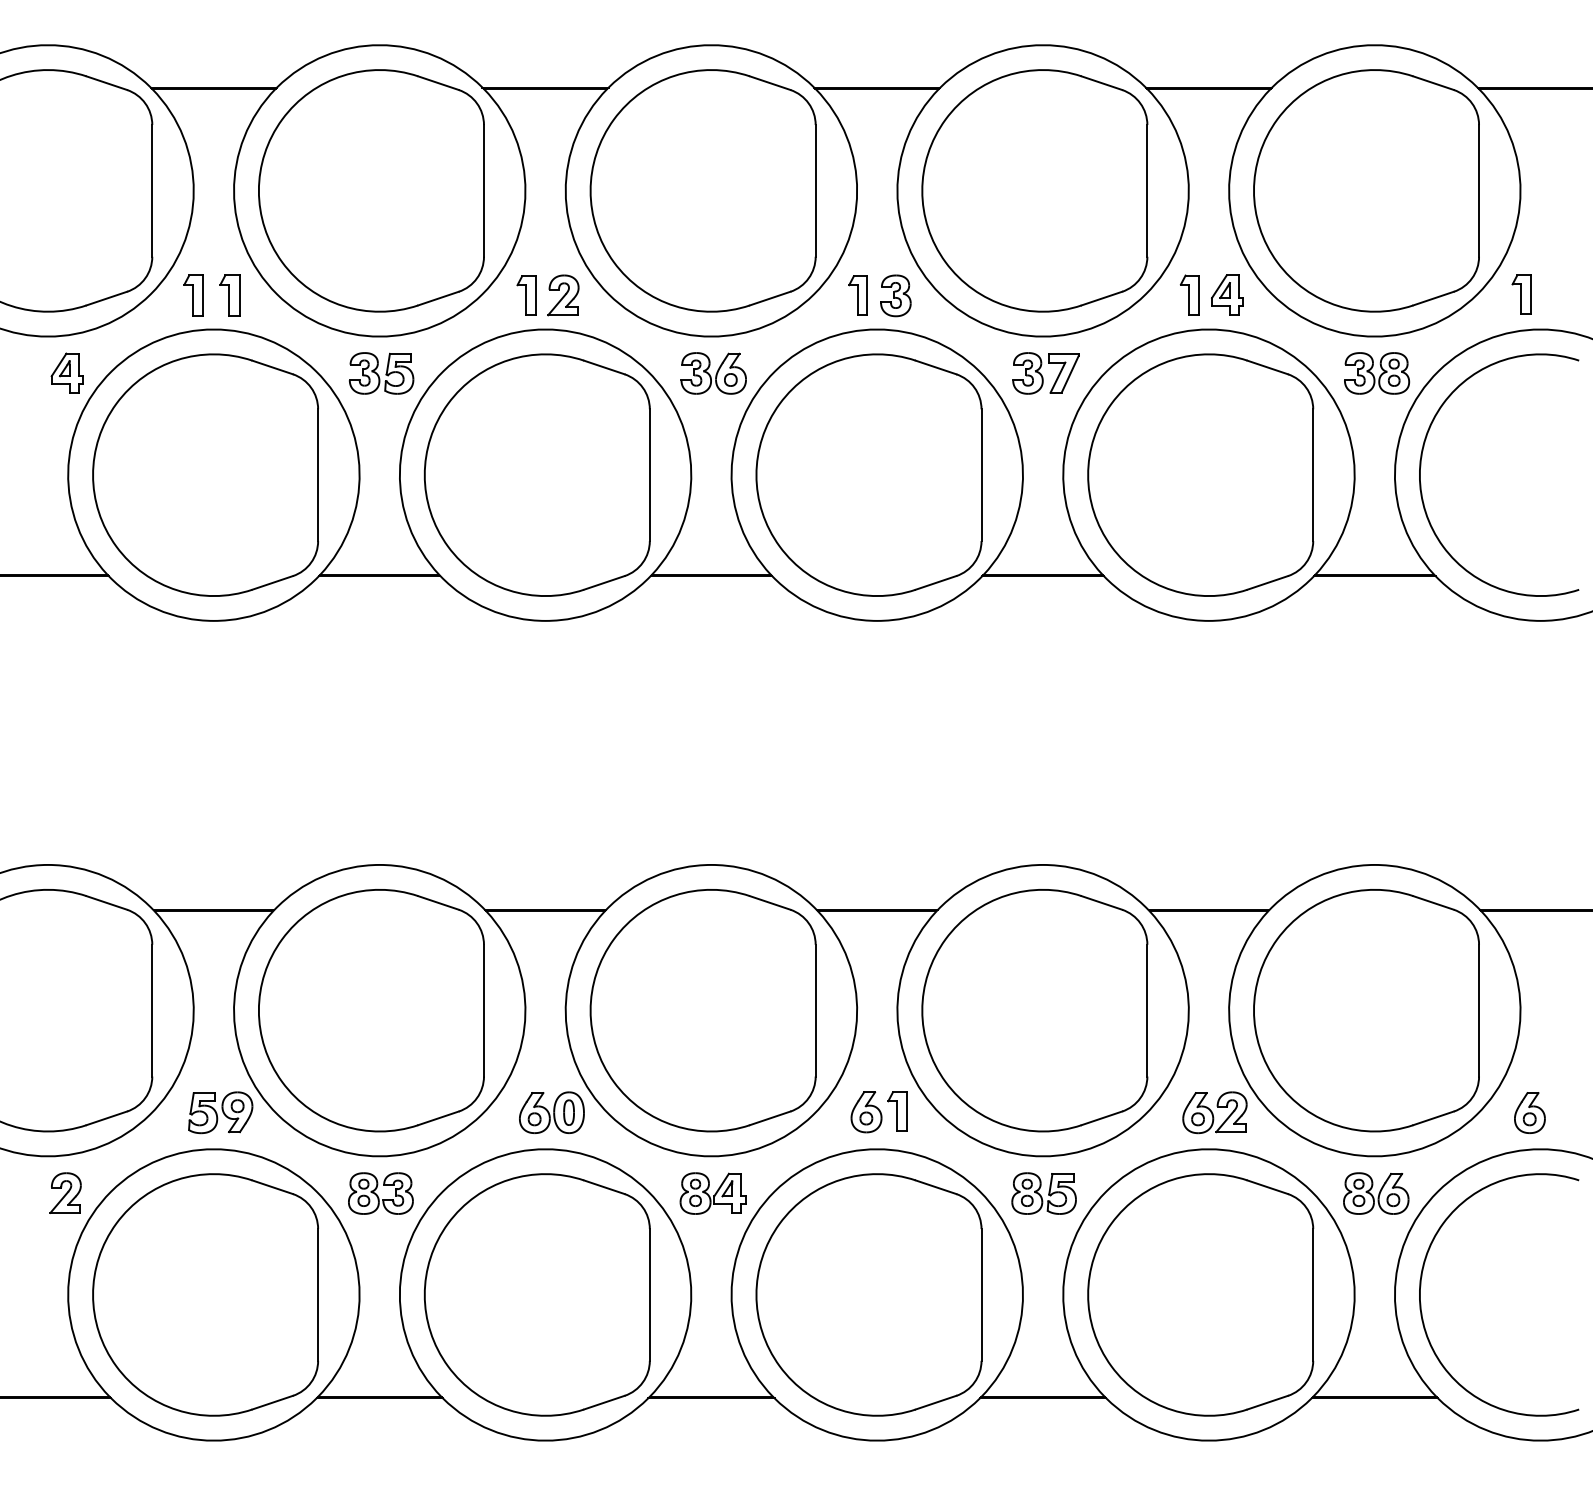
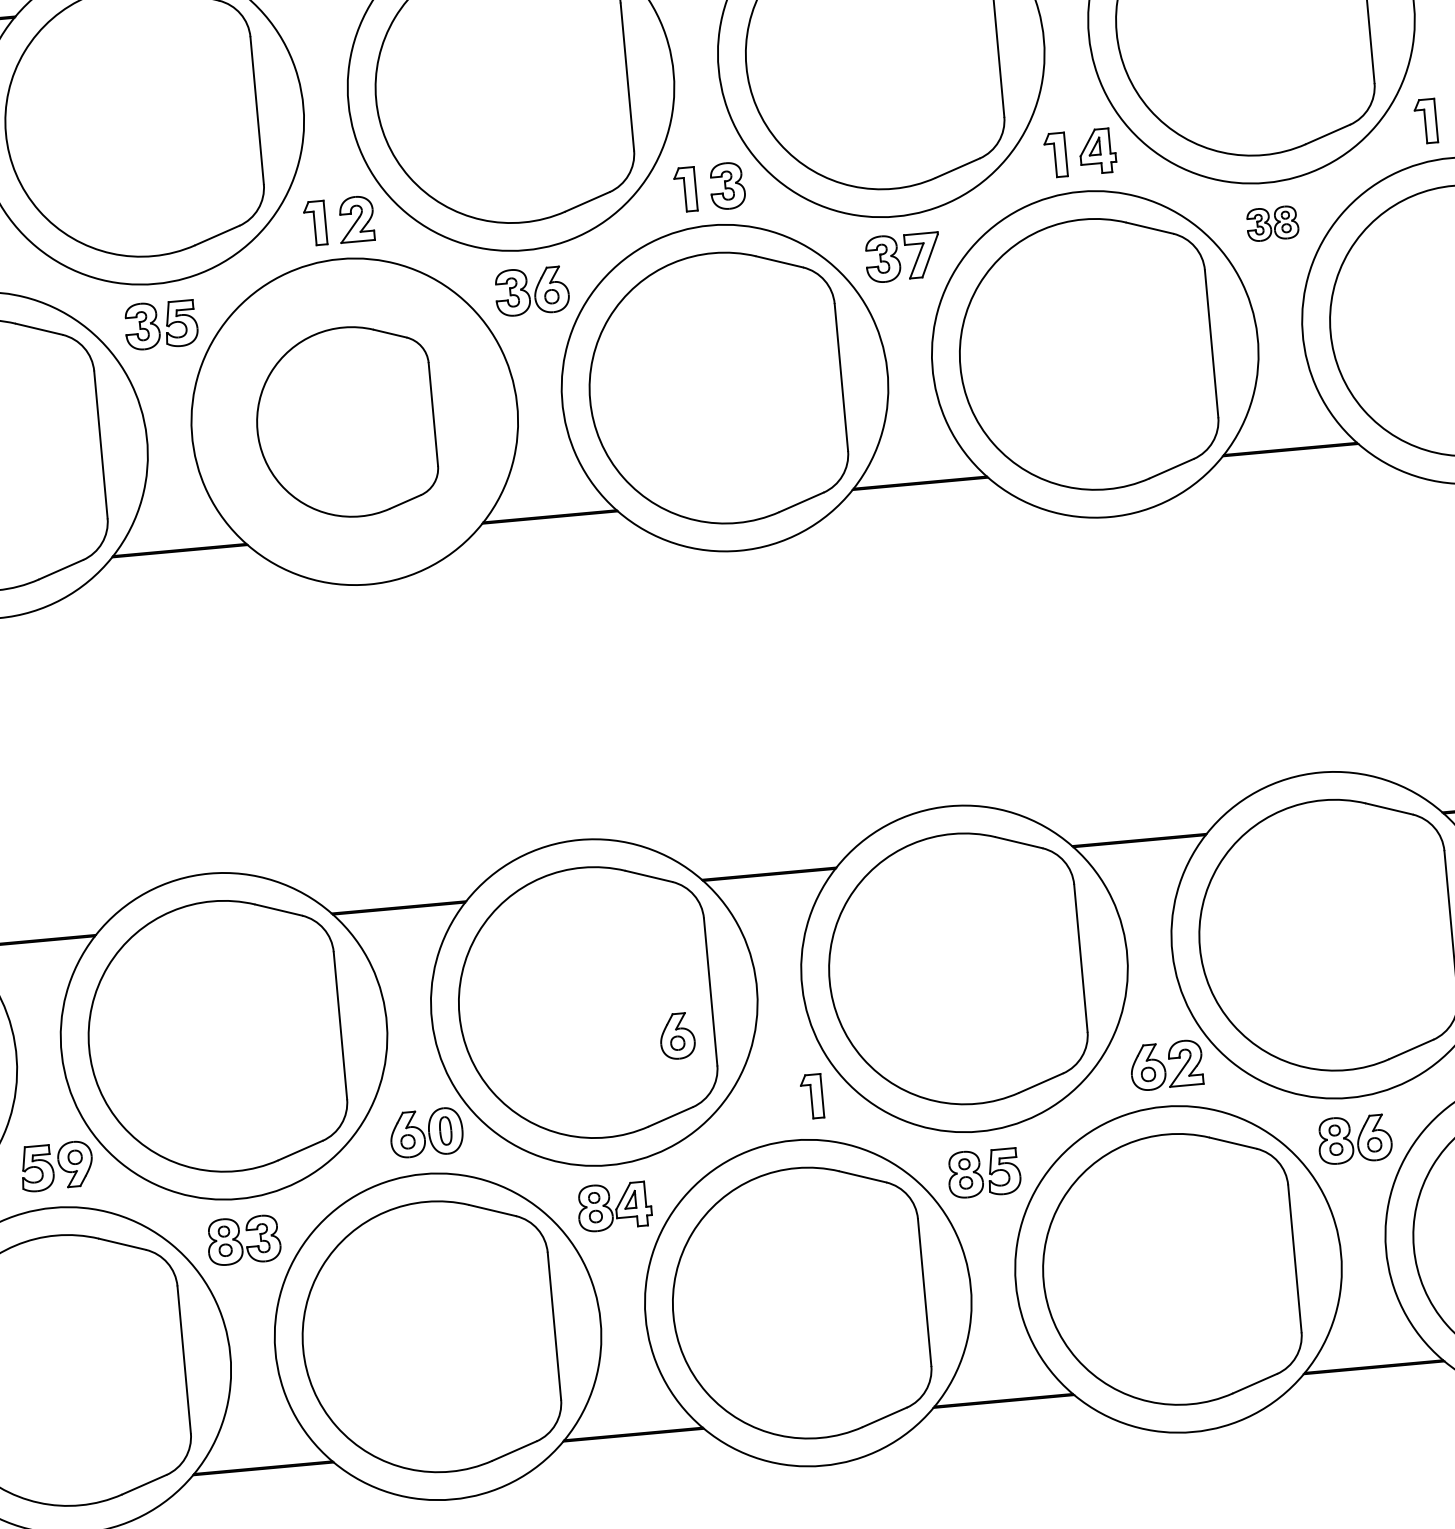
part: (1377, 373) -> (1273, 223), size x0.7
part: (536, 474) -> (344, 421), size x0.7
part: (866, 1112) -> (677, 1036), moved

